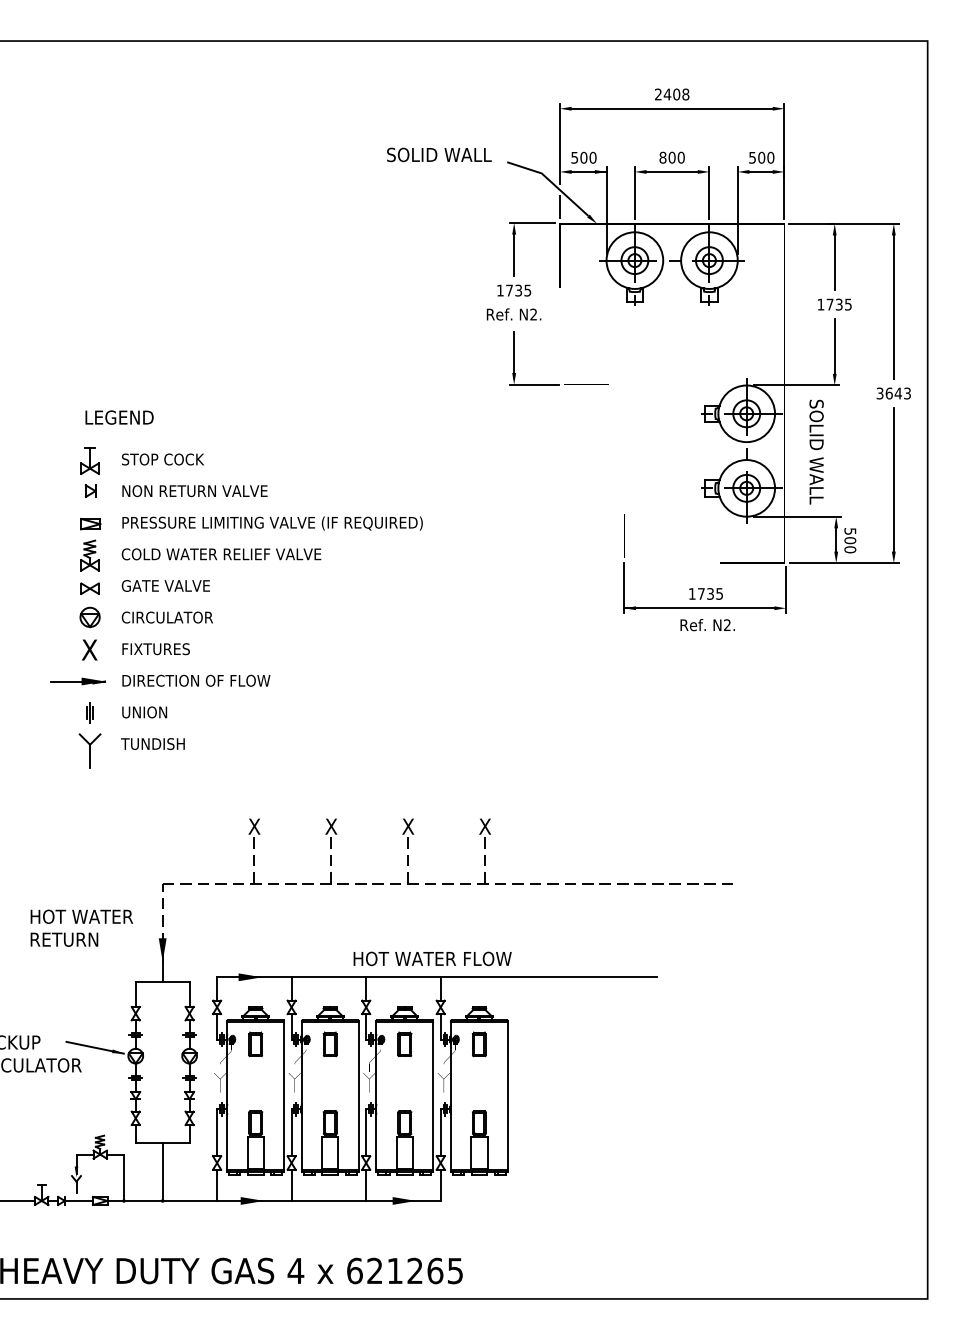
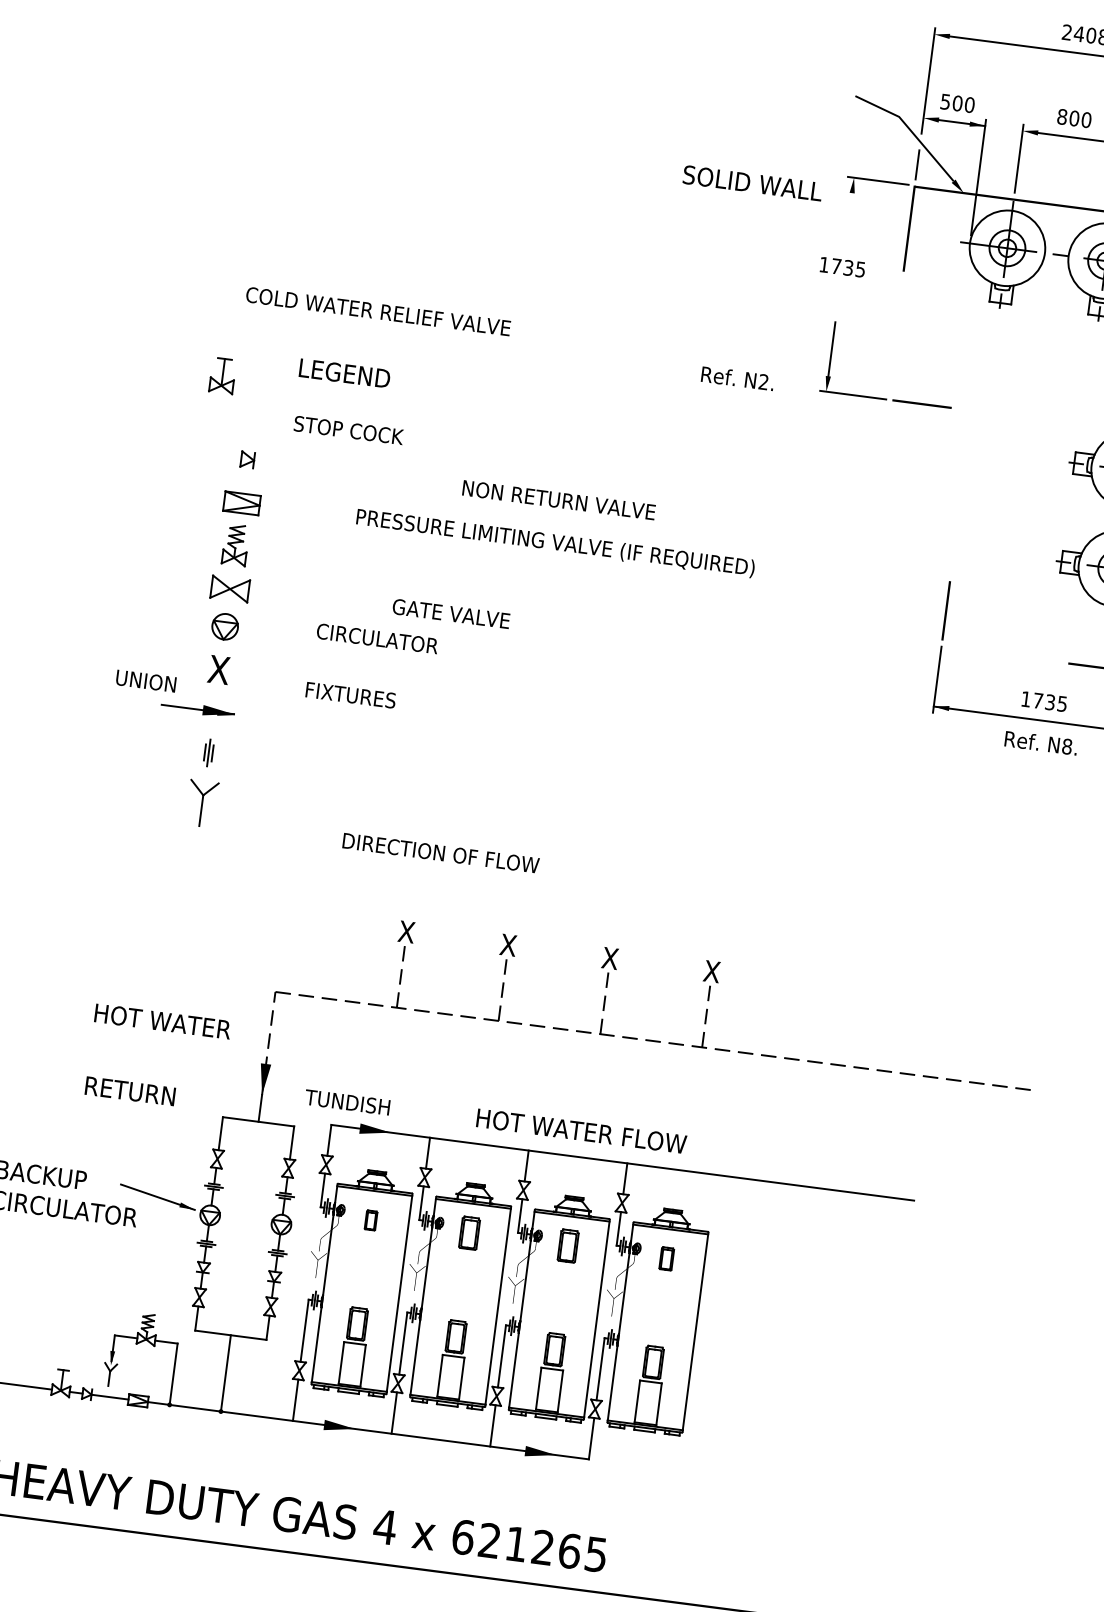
text: (439, 154) -> (753, 182), moved
line: (514, 255) -> (849, 220), removed
text: (513, 314) -> (737, 378), moved
text: (119, 417) -> (344, 373), moved
part: (89, 460) -> (222, 374), moved
text: (194, 491) -> (558, 500), moved
text: (272, 523) -> (555, 543), moved
part: (90, 524) -> (241, 503), size x1.4
text: (221, 554) -> (378, 311), moved
text: (165, 585) -> (450, 613), moved
part: (89, 588) -> (229, 588), size x1.6
text: (166, 617) -> (376, 638), moved
text: (726, 625) -> (1065, 746), N2. -> N8.
text: (155, 649) -> (349, 695), moved
text: (196, 680) -> (441, 852), moved
text: (144, 712) -> (145, 681), moved
text: (152, 743) -> (347, 1101), moved
text: (64, 939) -> (130, 1091), moved
text: (432, 958) -> (581, 1130), moved
part: (255, 1044) -> (370, 1220), size x0.6
part: (478, 1044) -> (665, 1258), size x0.7

